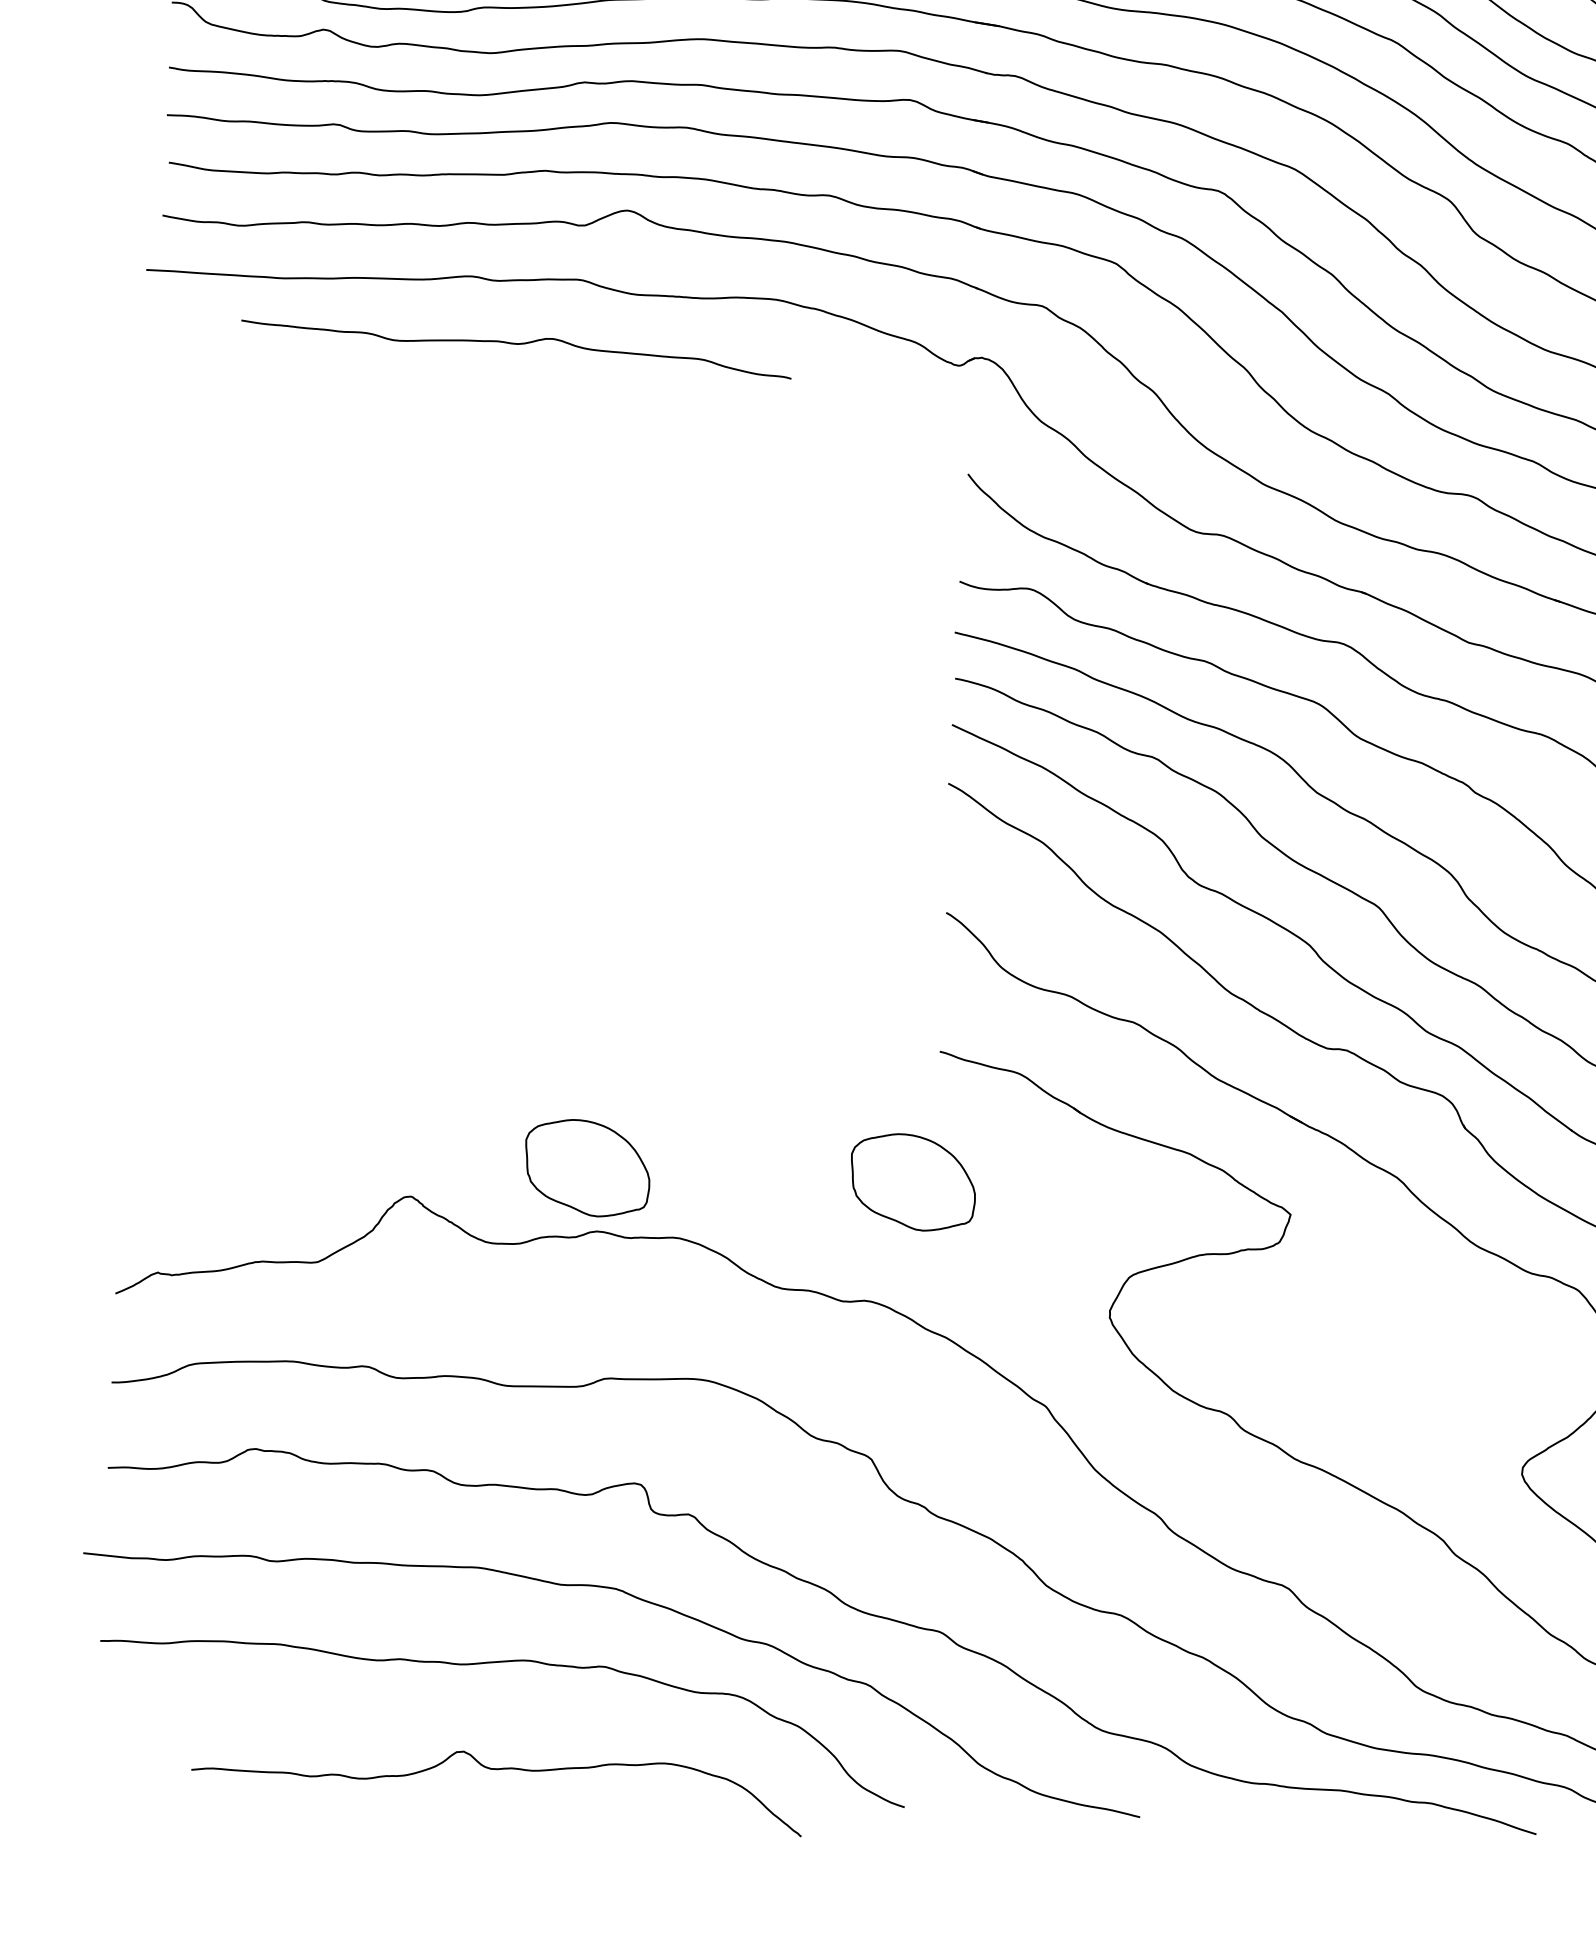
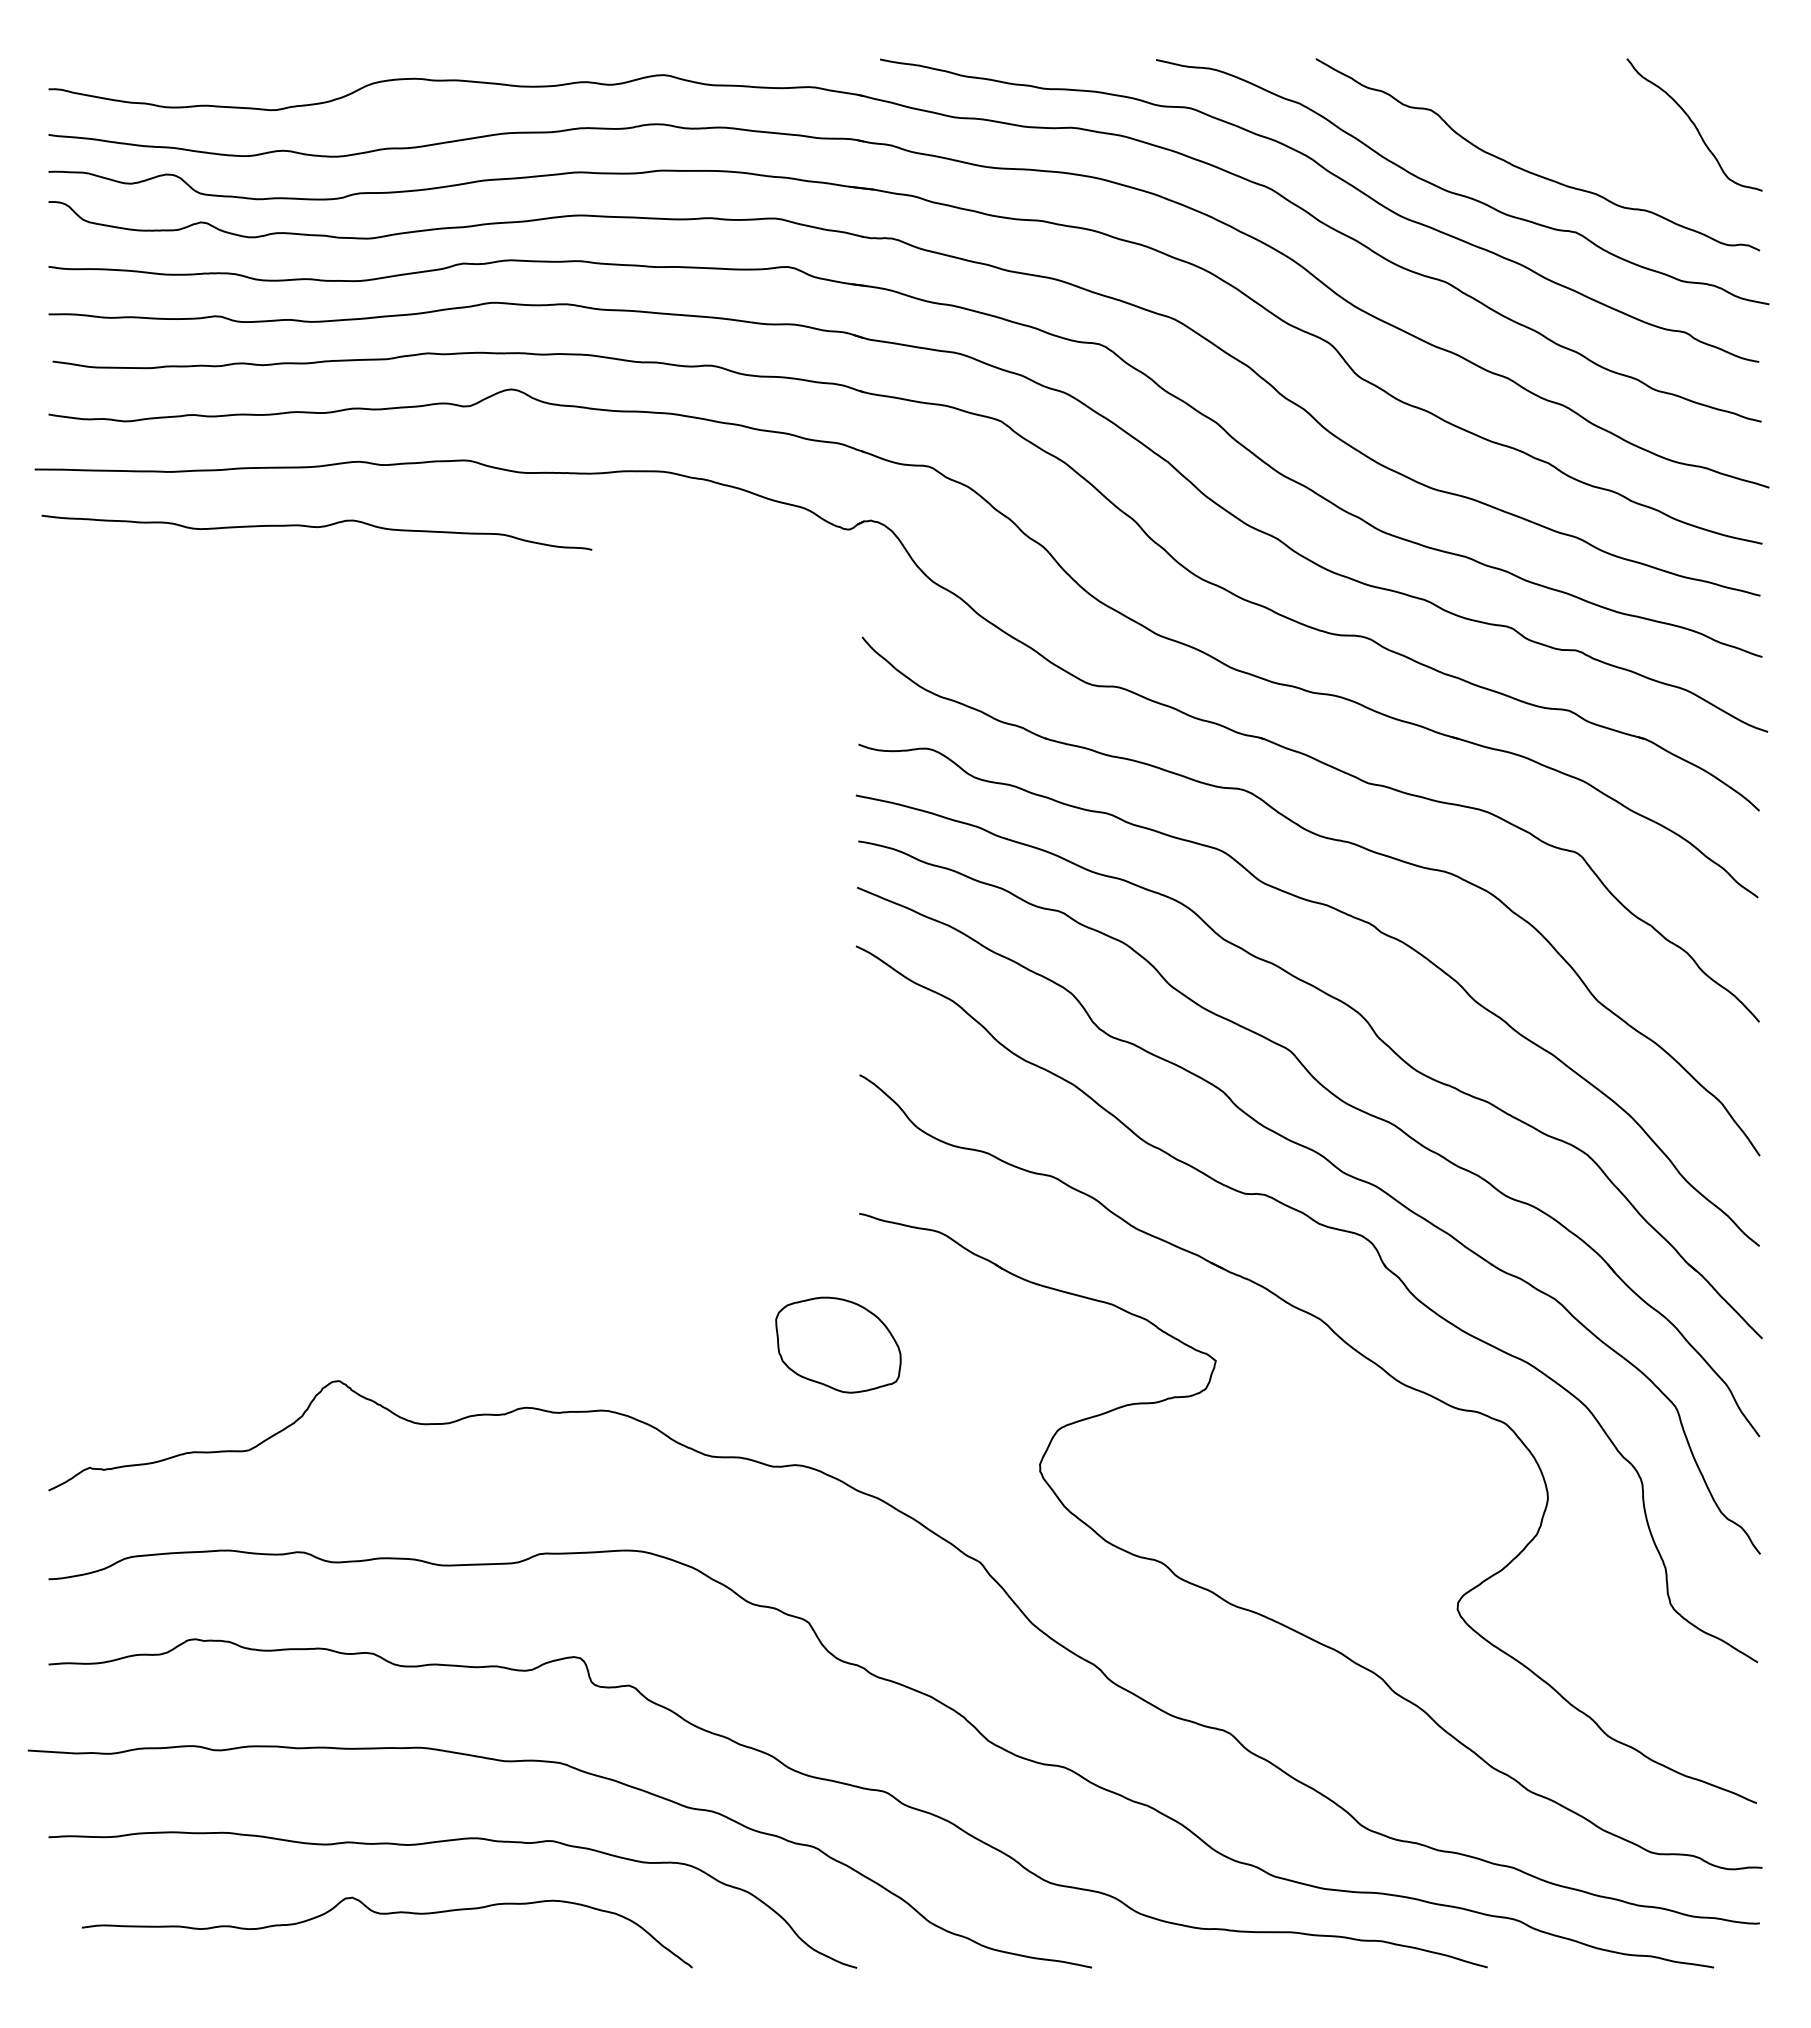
curve: (516, 344) -> (316, 527), moved
part: (587, 1167) -> (513, 1344), removed
curve: (497, 1769) -> (386, 1914), moved

